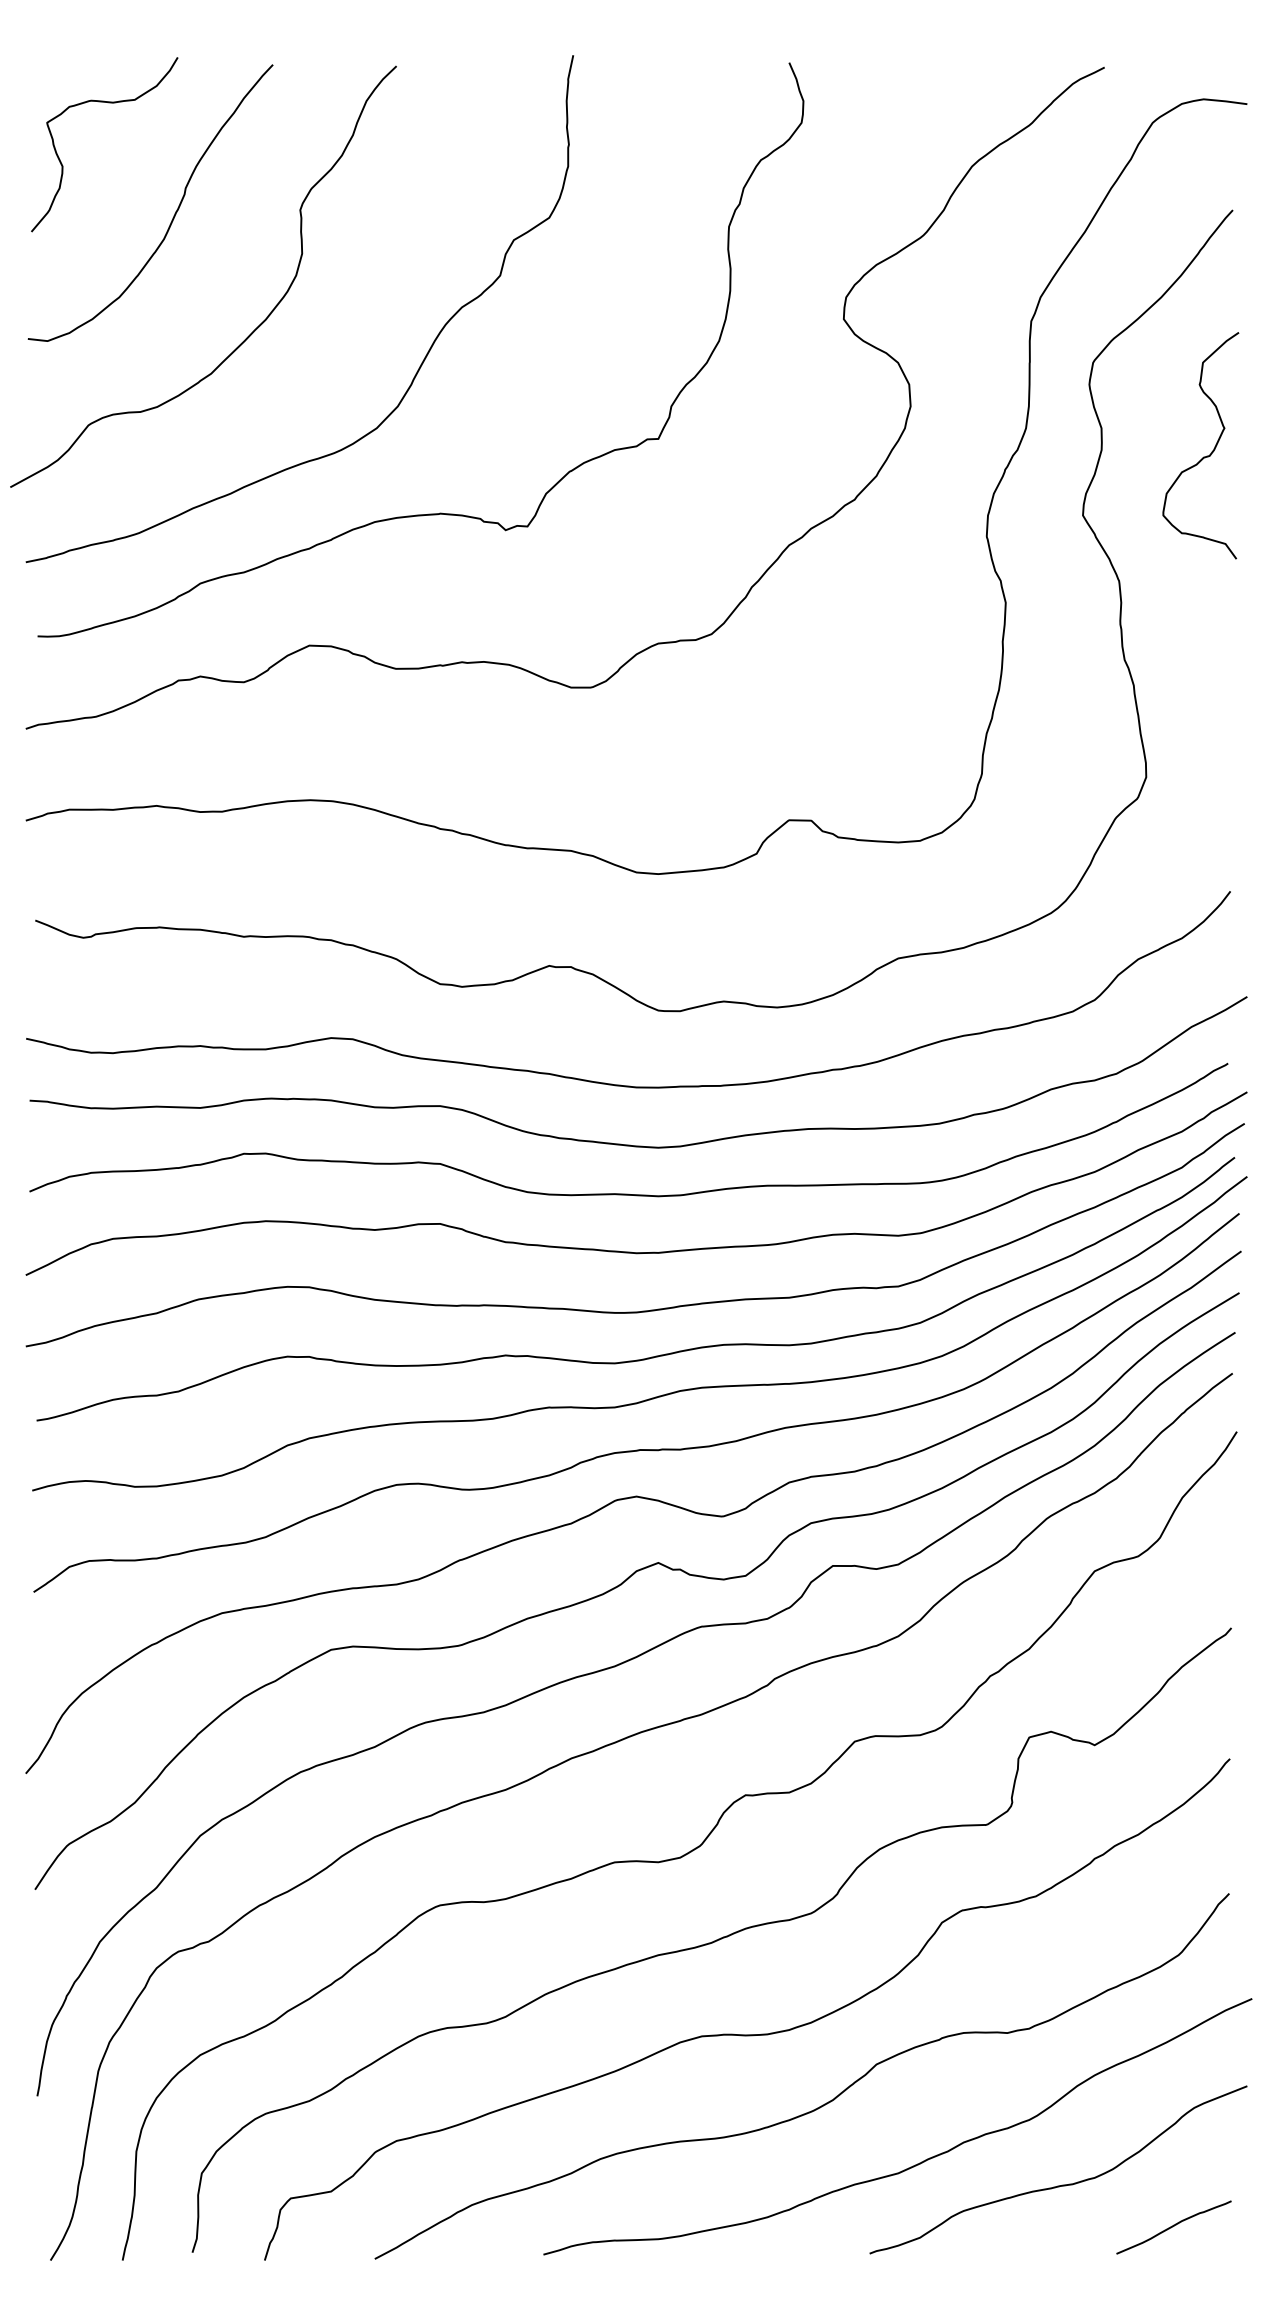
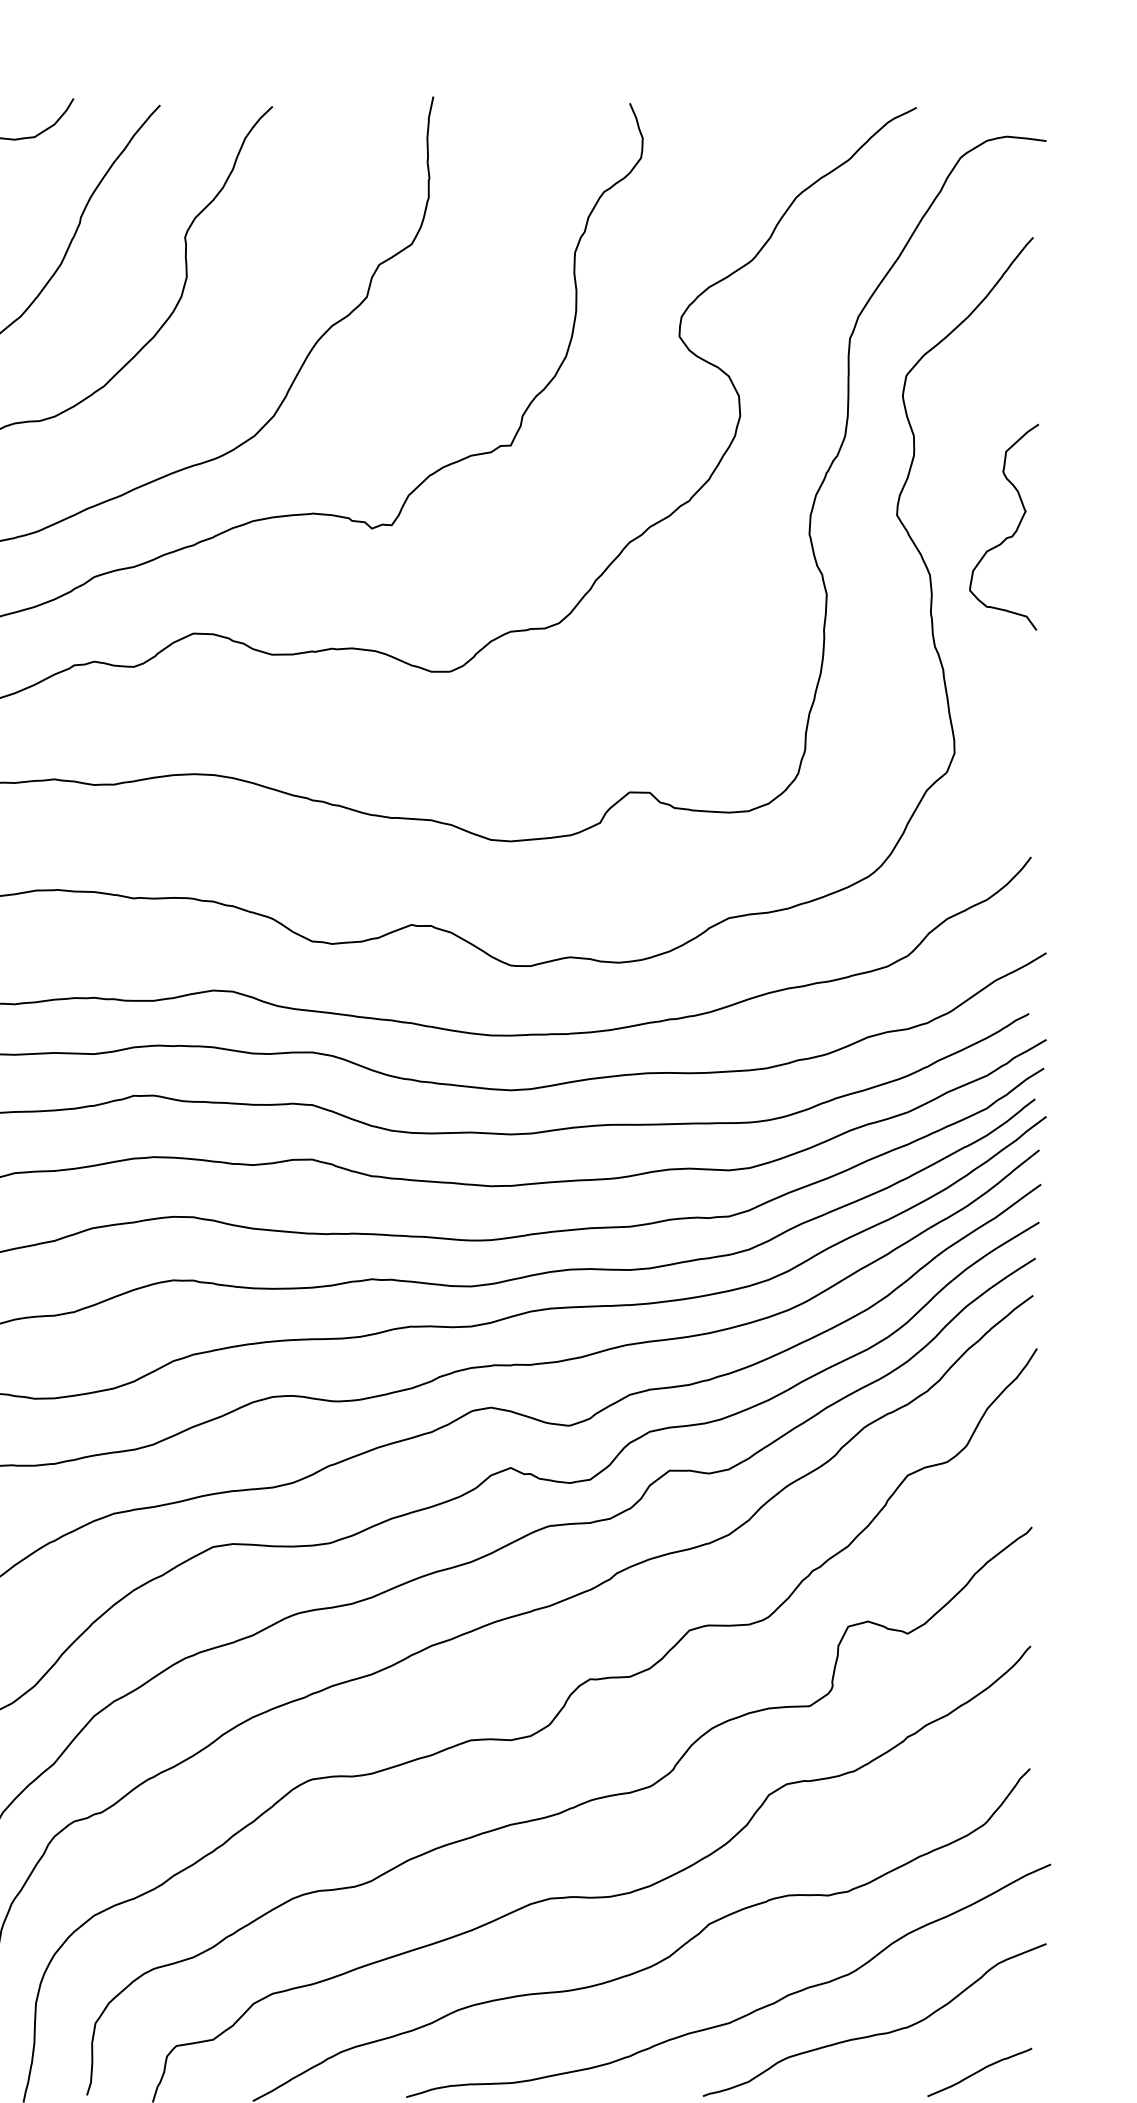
curve: (1203, 456) -> (1006, 537), moved

